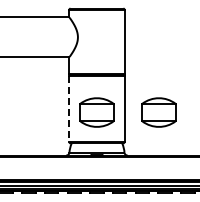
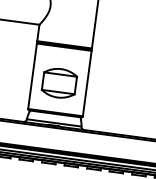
line: (69, 109) -> (32, 76), dashed -> solid
part: (158, 112) -> (120, 91), removed

